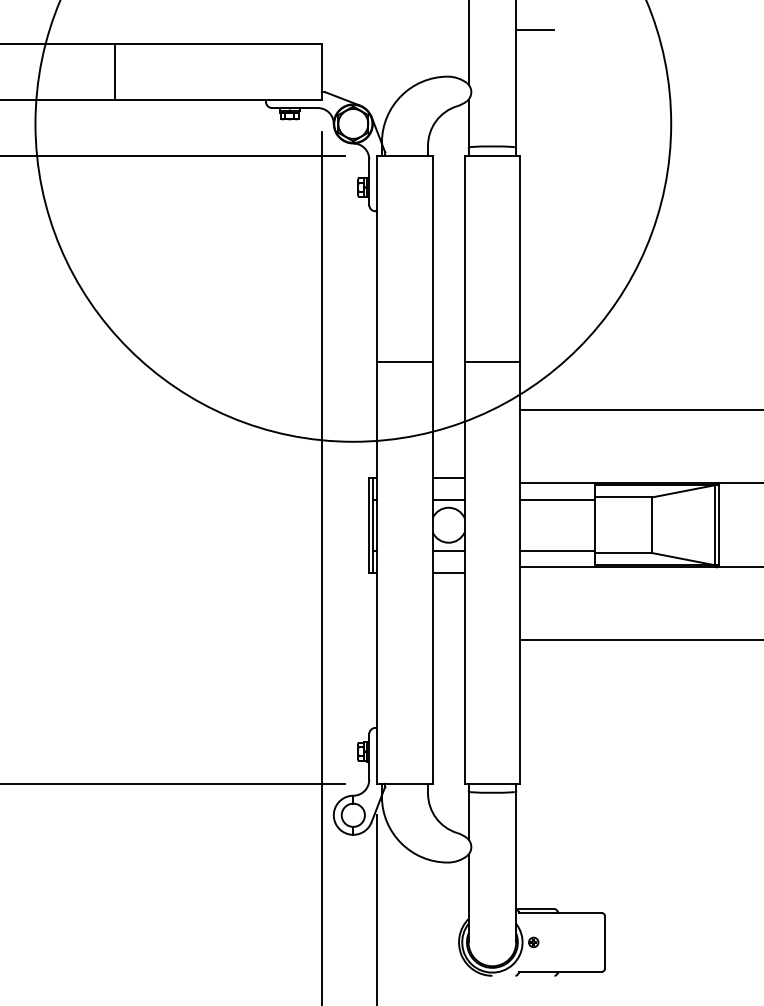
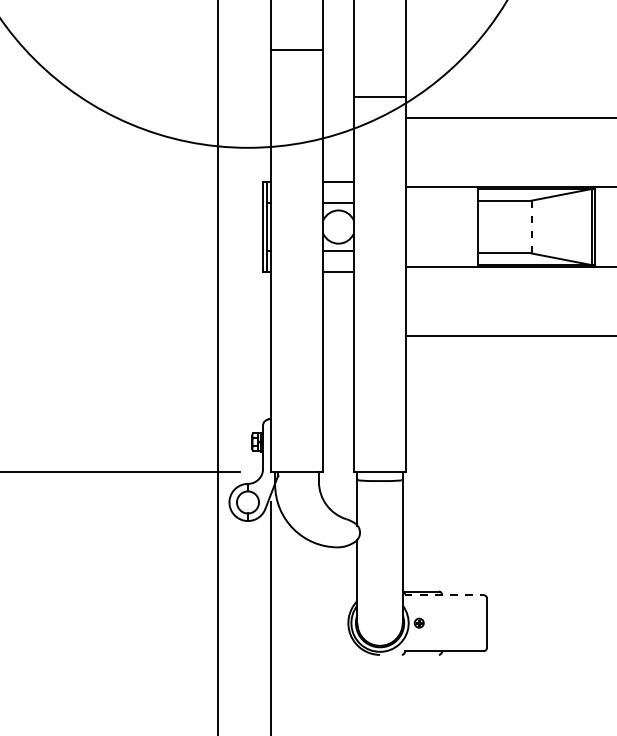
line: (404, 362) -> (296, 49), moved
line: (492, 362) -> (380, 97), moved
line: (557, 499) -> (441, 202), removed
line: (652, 525) -> (532, 227), solid -> dashed
line: (557, 550) -> (441, 251), removed
line: (560, 913) -> (444, 595), solid -> dashed

